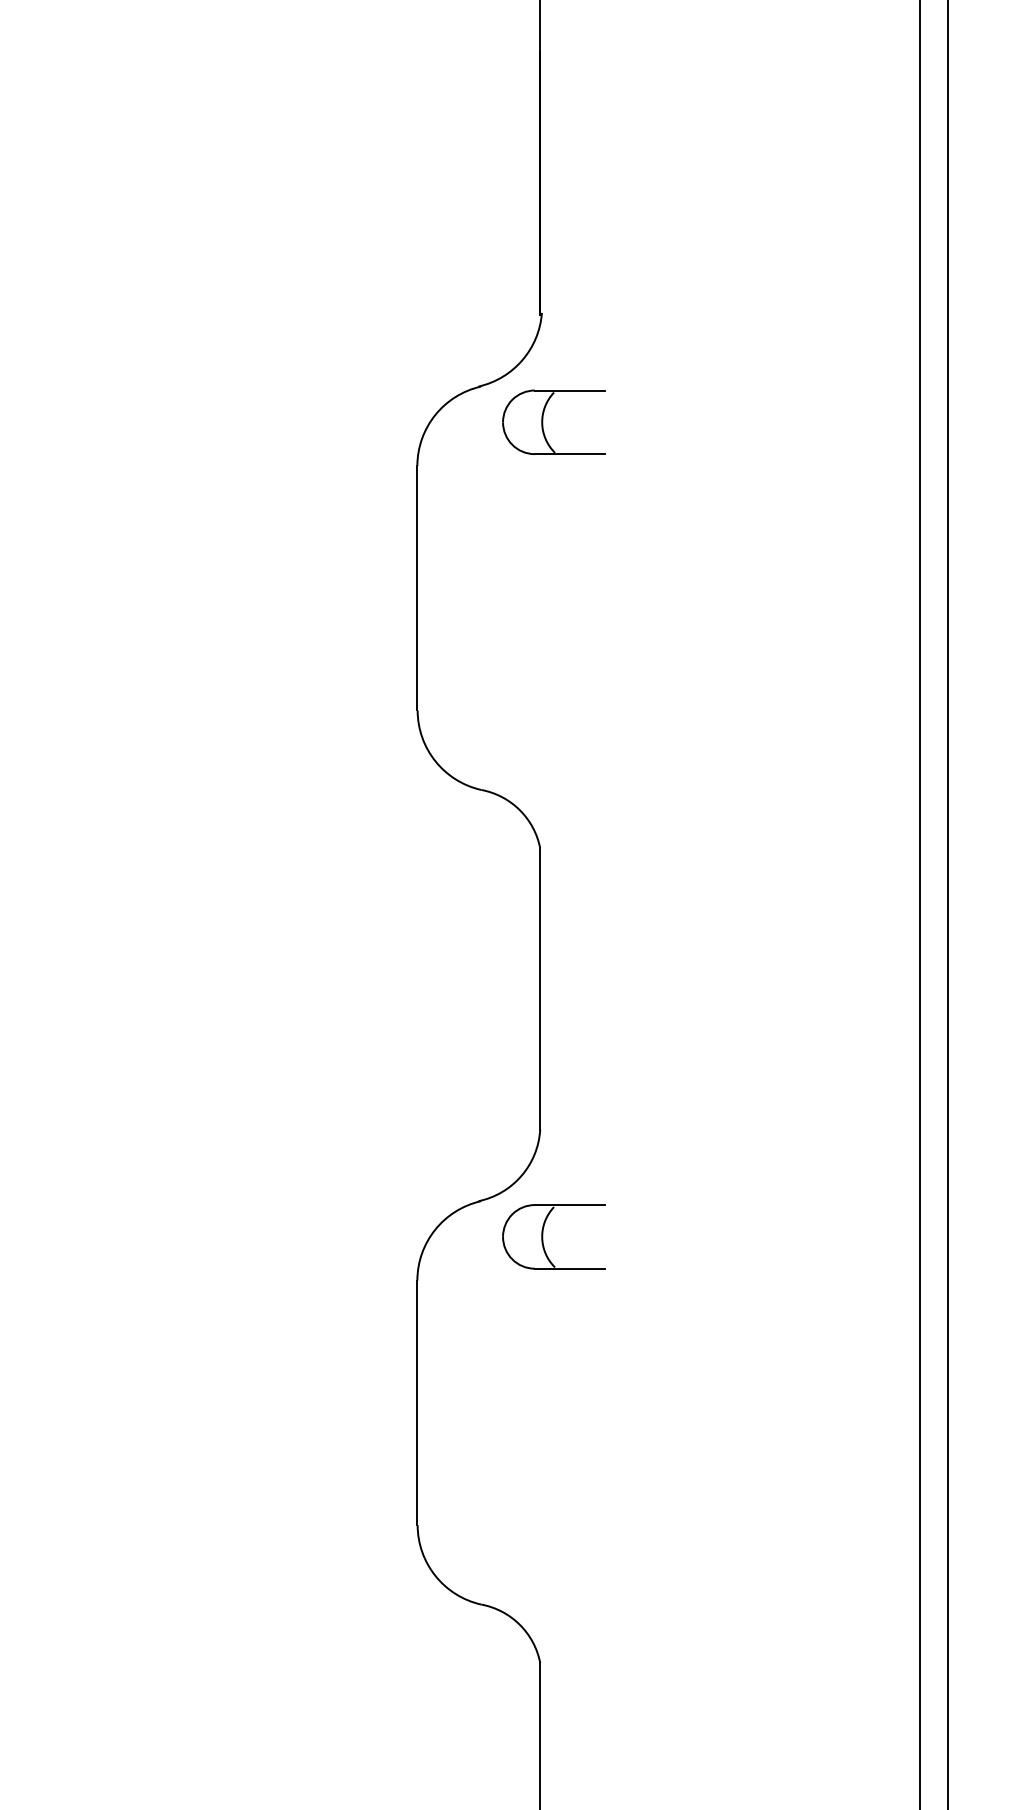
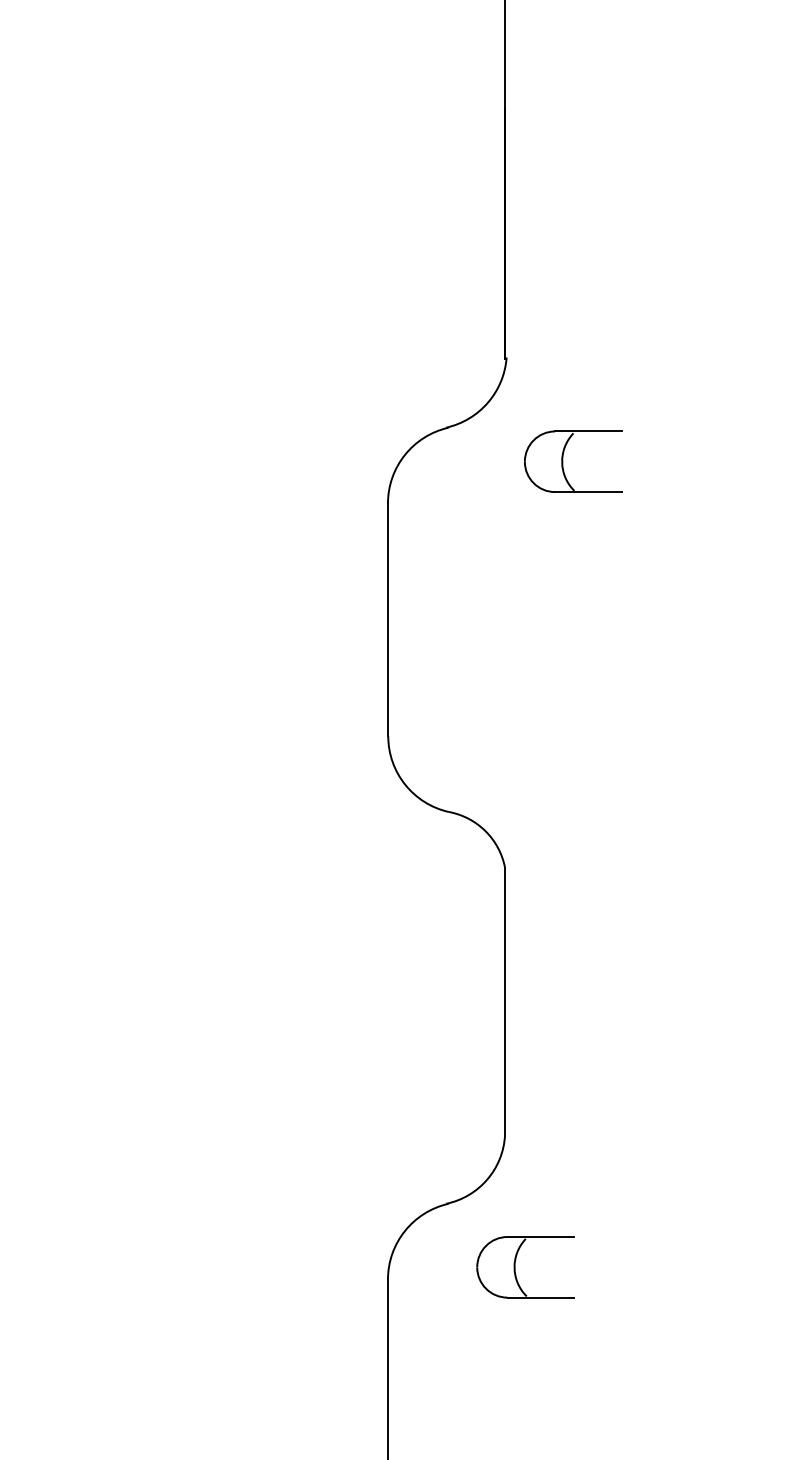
part: (543, 421) -> (563, 460), moved
part: (543, 1236) -> (515, 1266), moved

